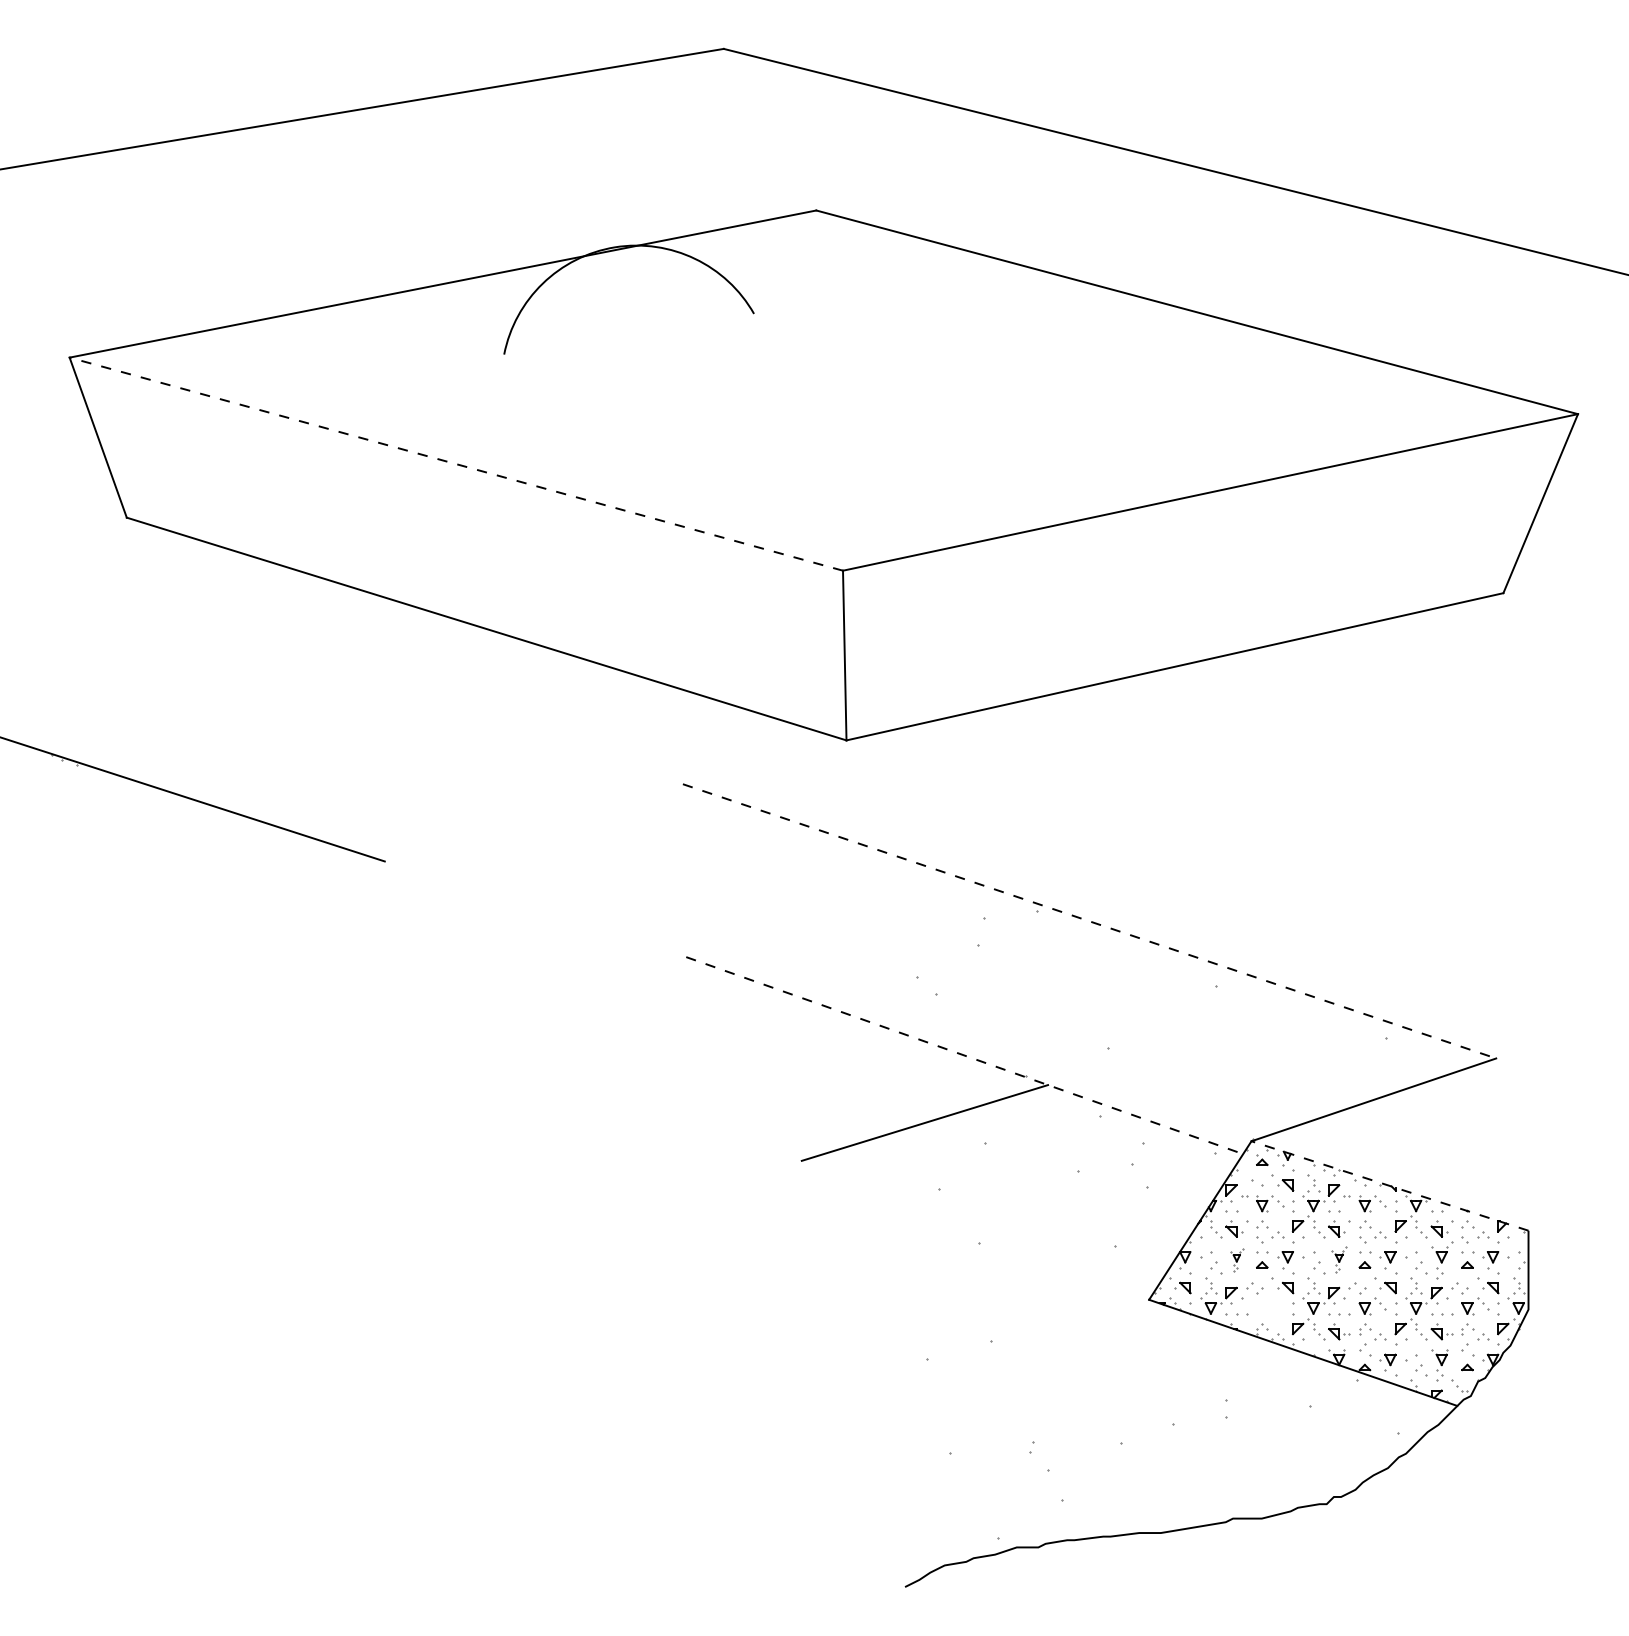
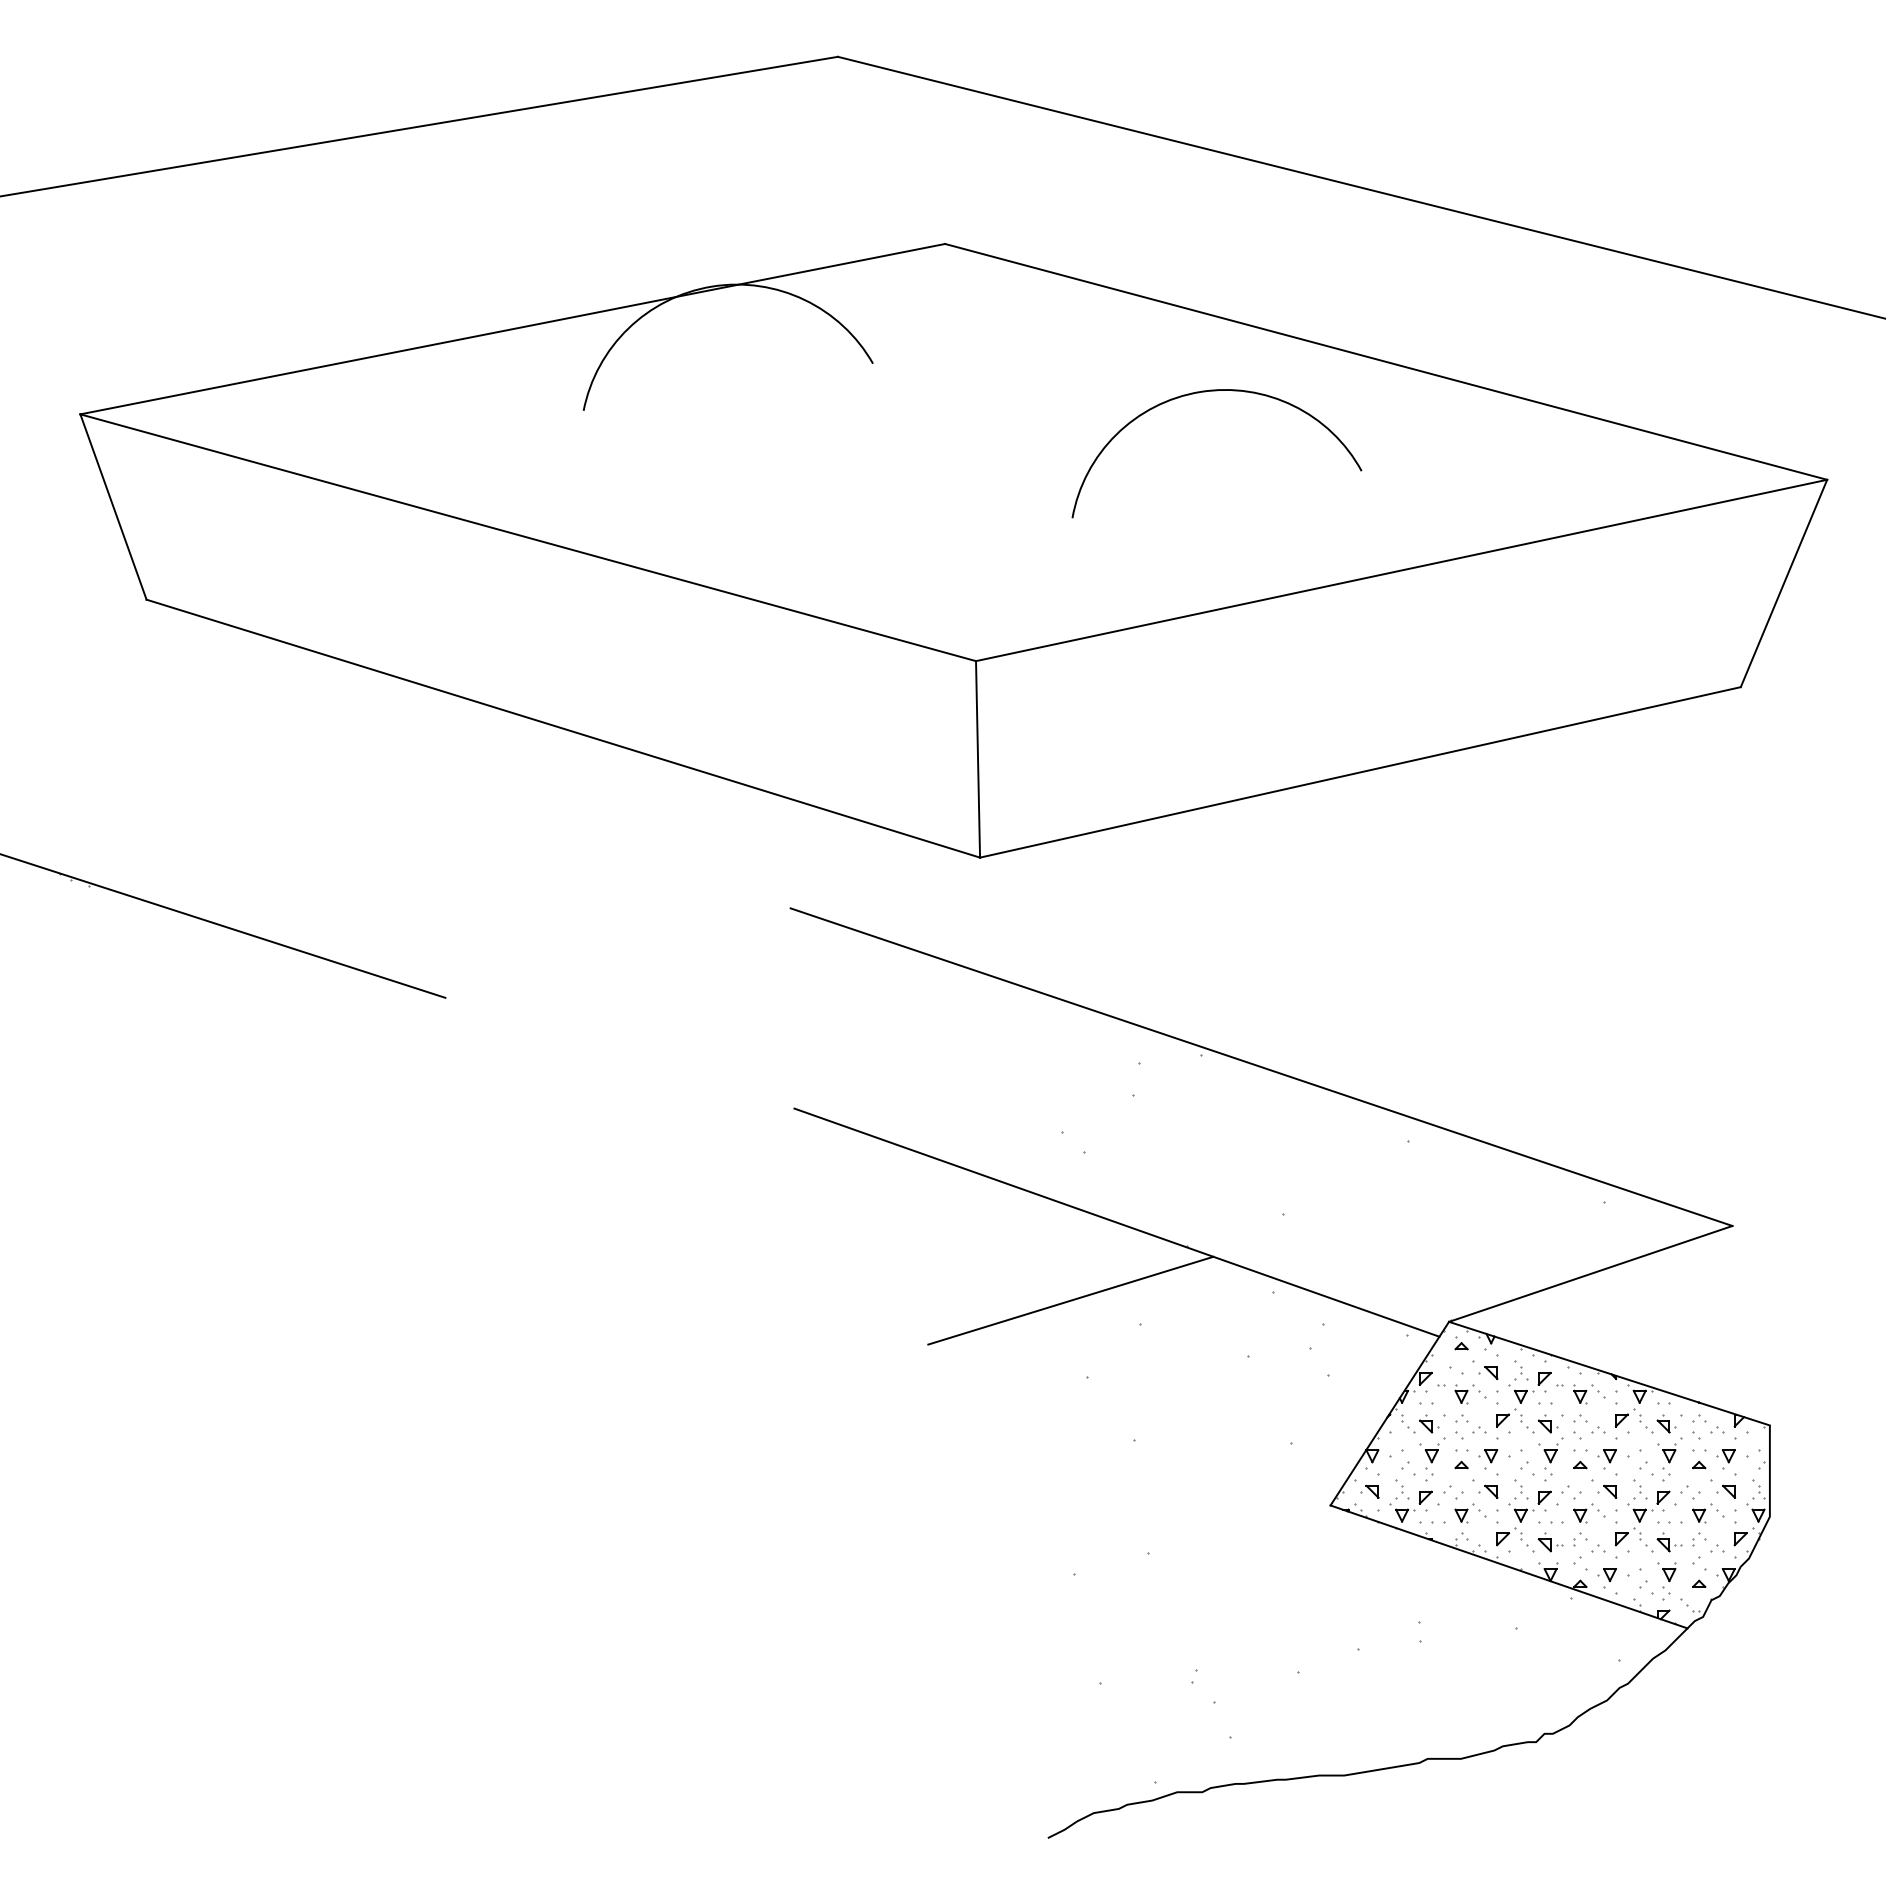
arc: (1041, 338) -> (1205, 392), added
line: (455, 463) -> (527, 537), dashed -> solid
line: (1089, 921) -> (1261, 1067), dashed -> solid
line: (965, 1055) -> (1117, 1222), dashed -> solid
line: (1390, 1185) -> (1609, 1373), dashed -> solid
part: (1237, 1260) -> (1432, 1459), size x1.67
part: (1339, 1260) -> (1550, 1459), size x1.43
part: (1269, 1306) -> (1470, 1513), added

